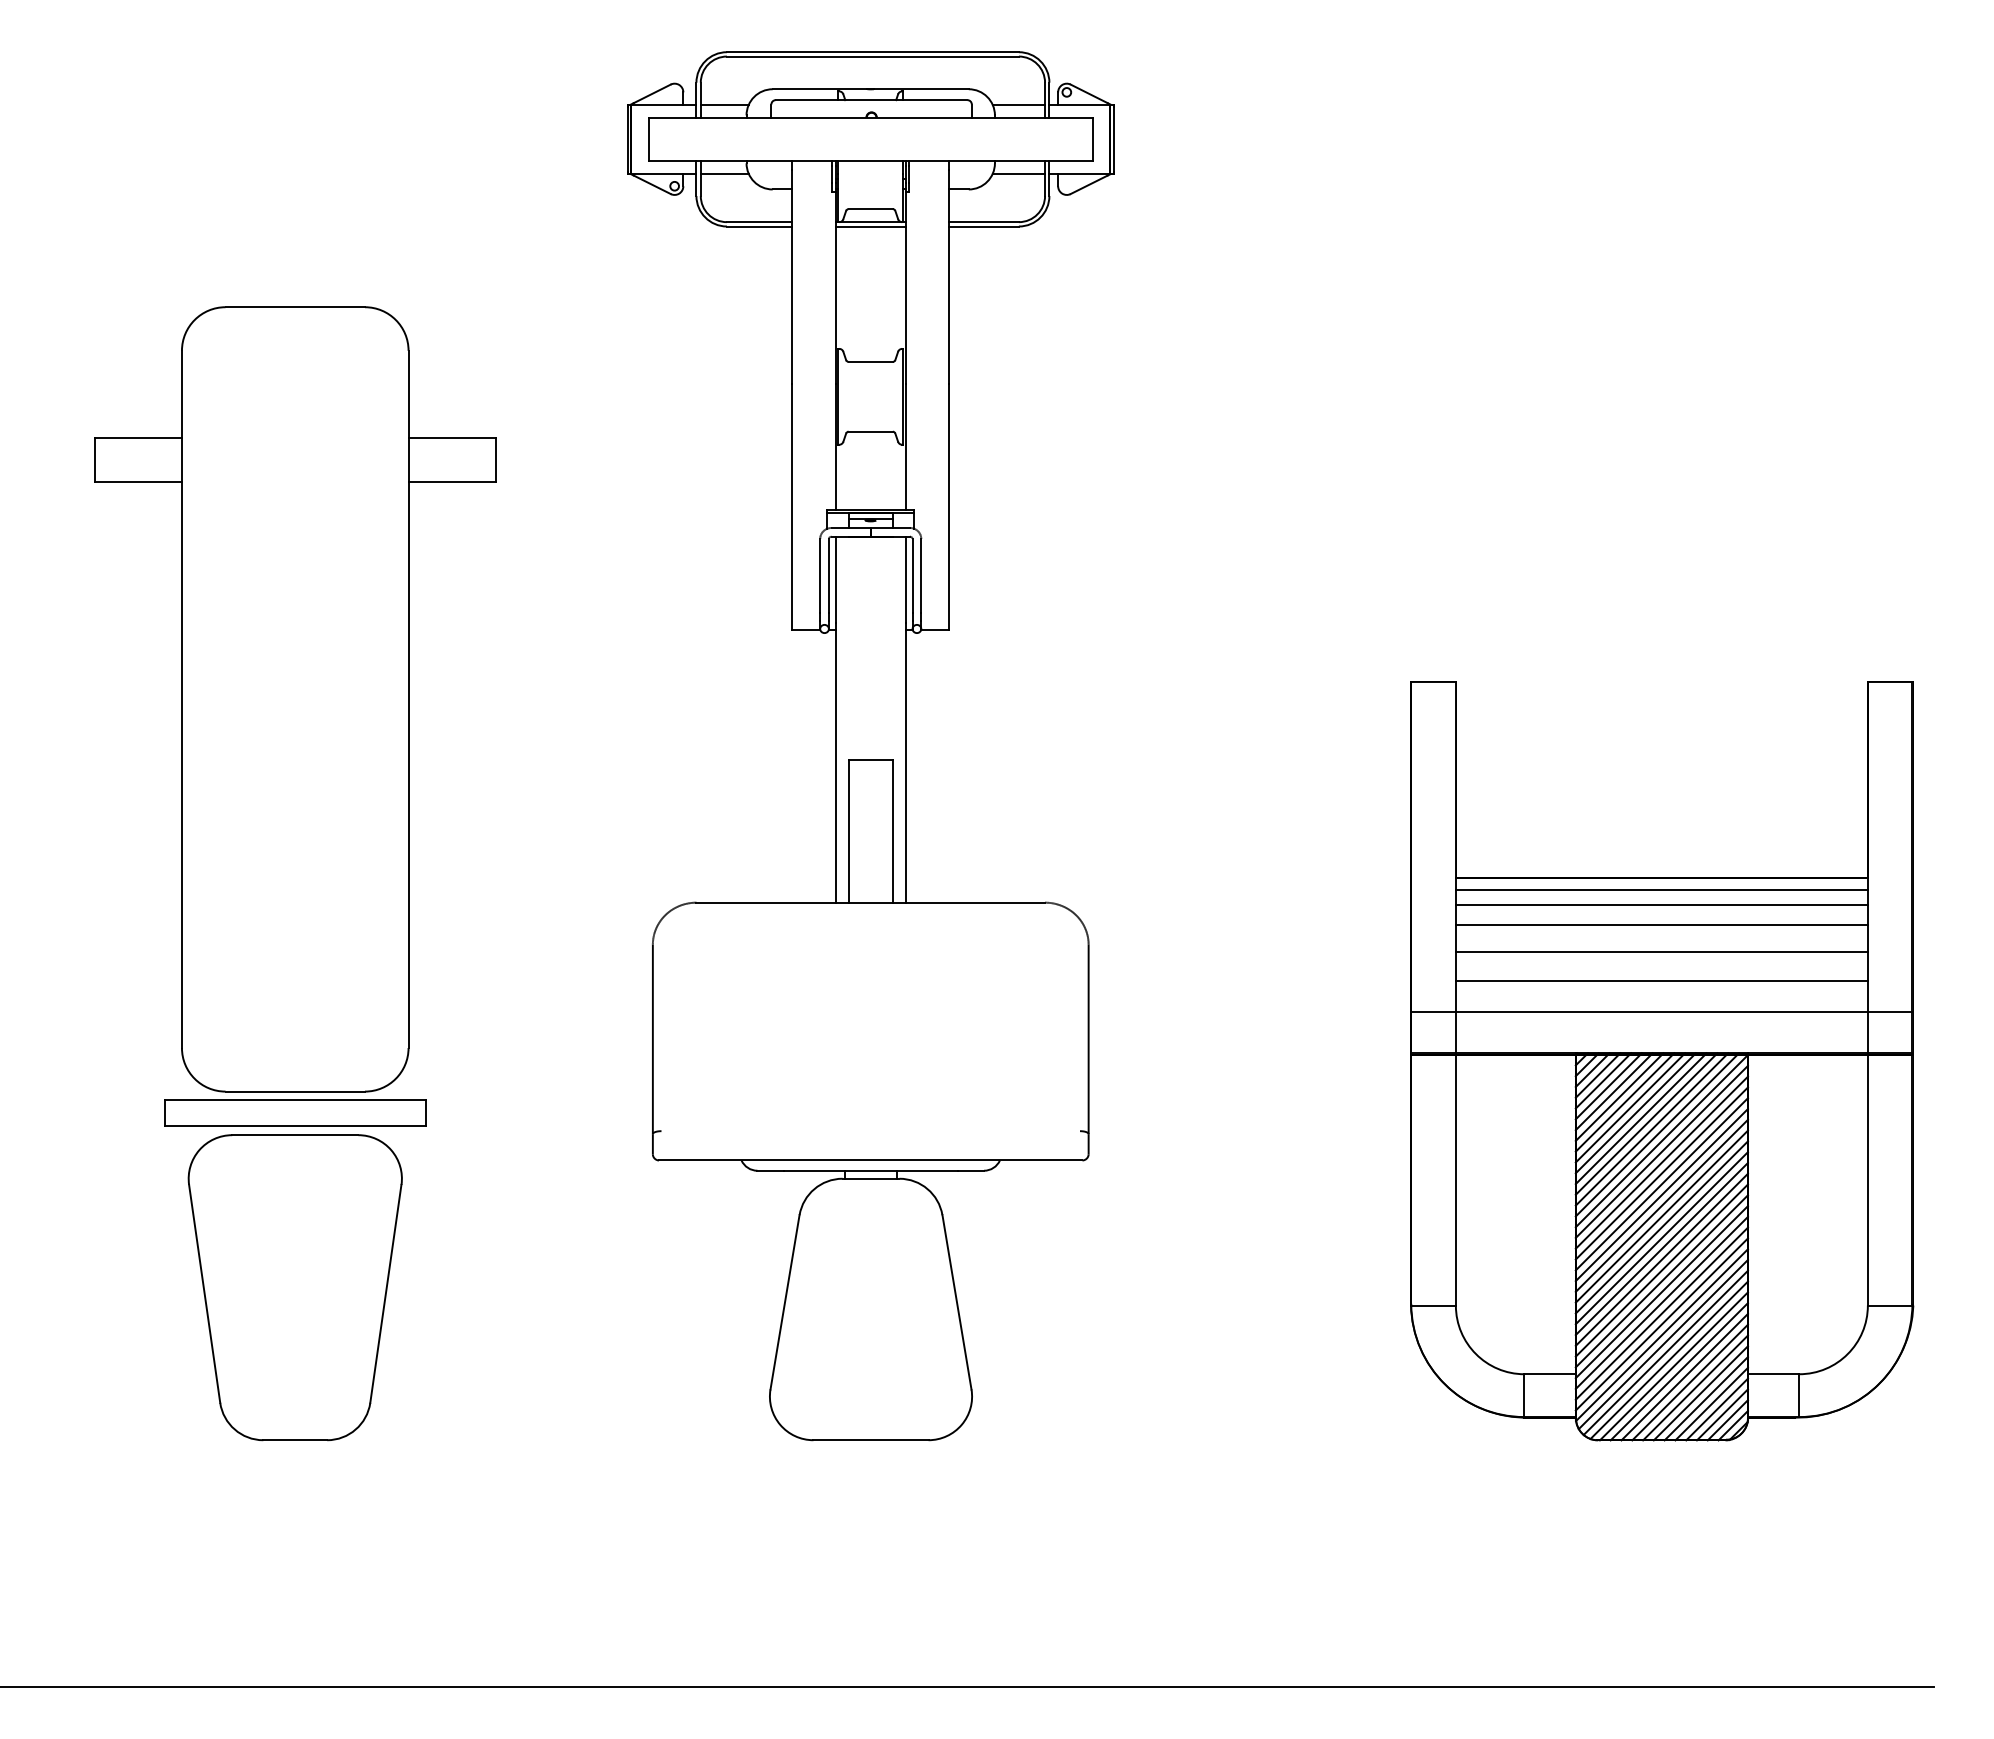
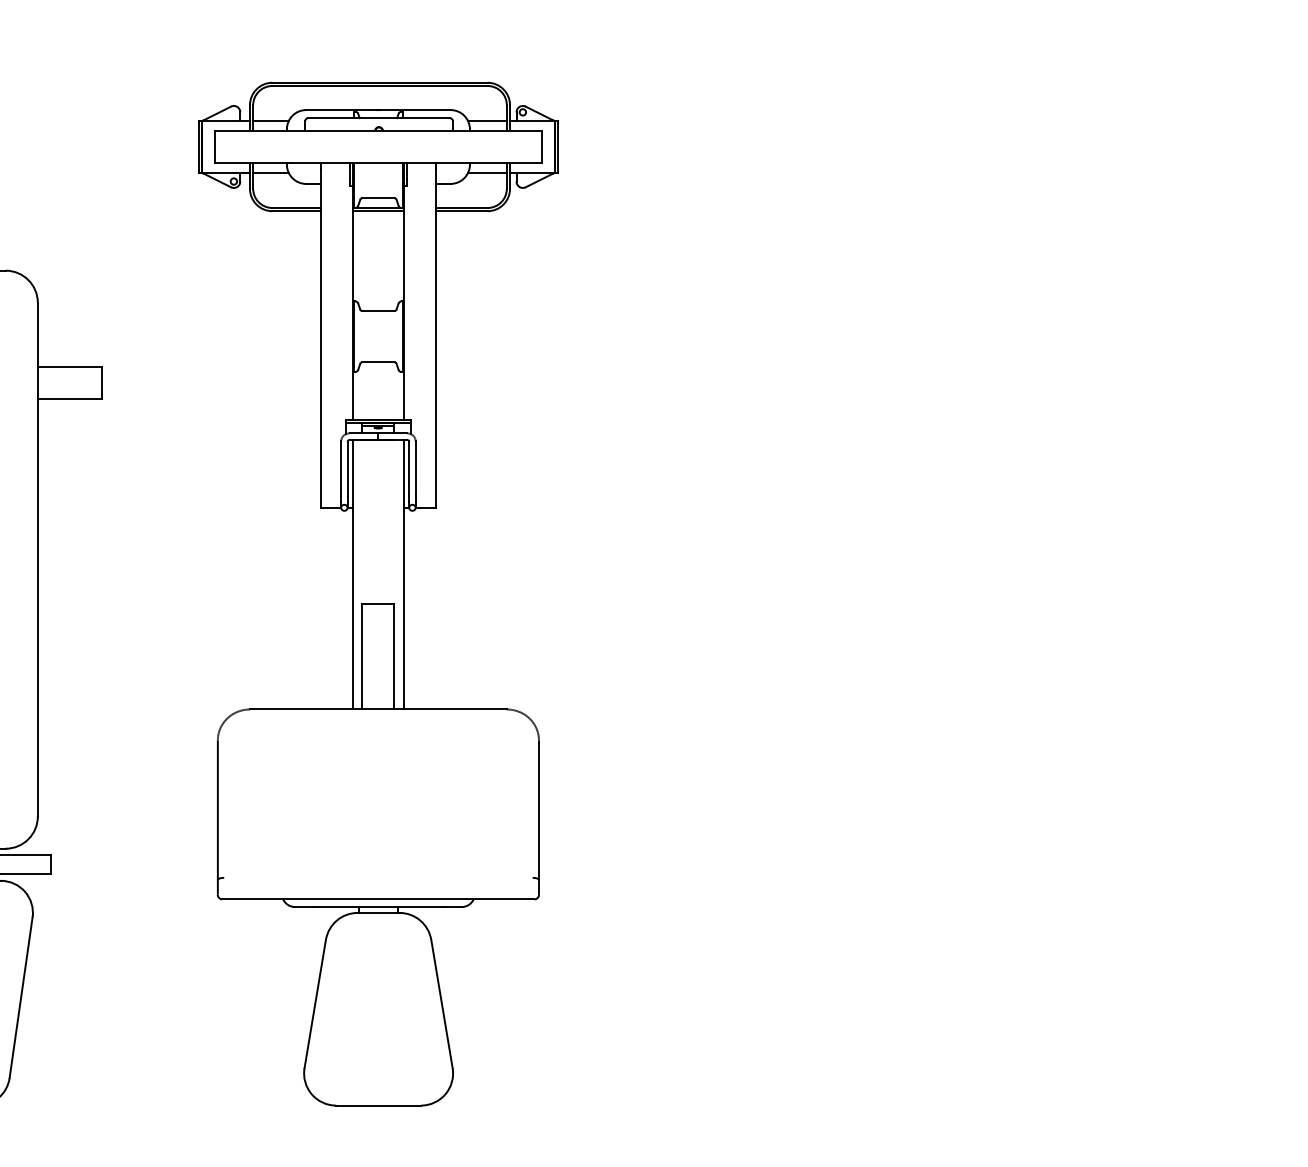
part: (1662, 1061) -> (961, 826), removed

